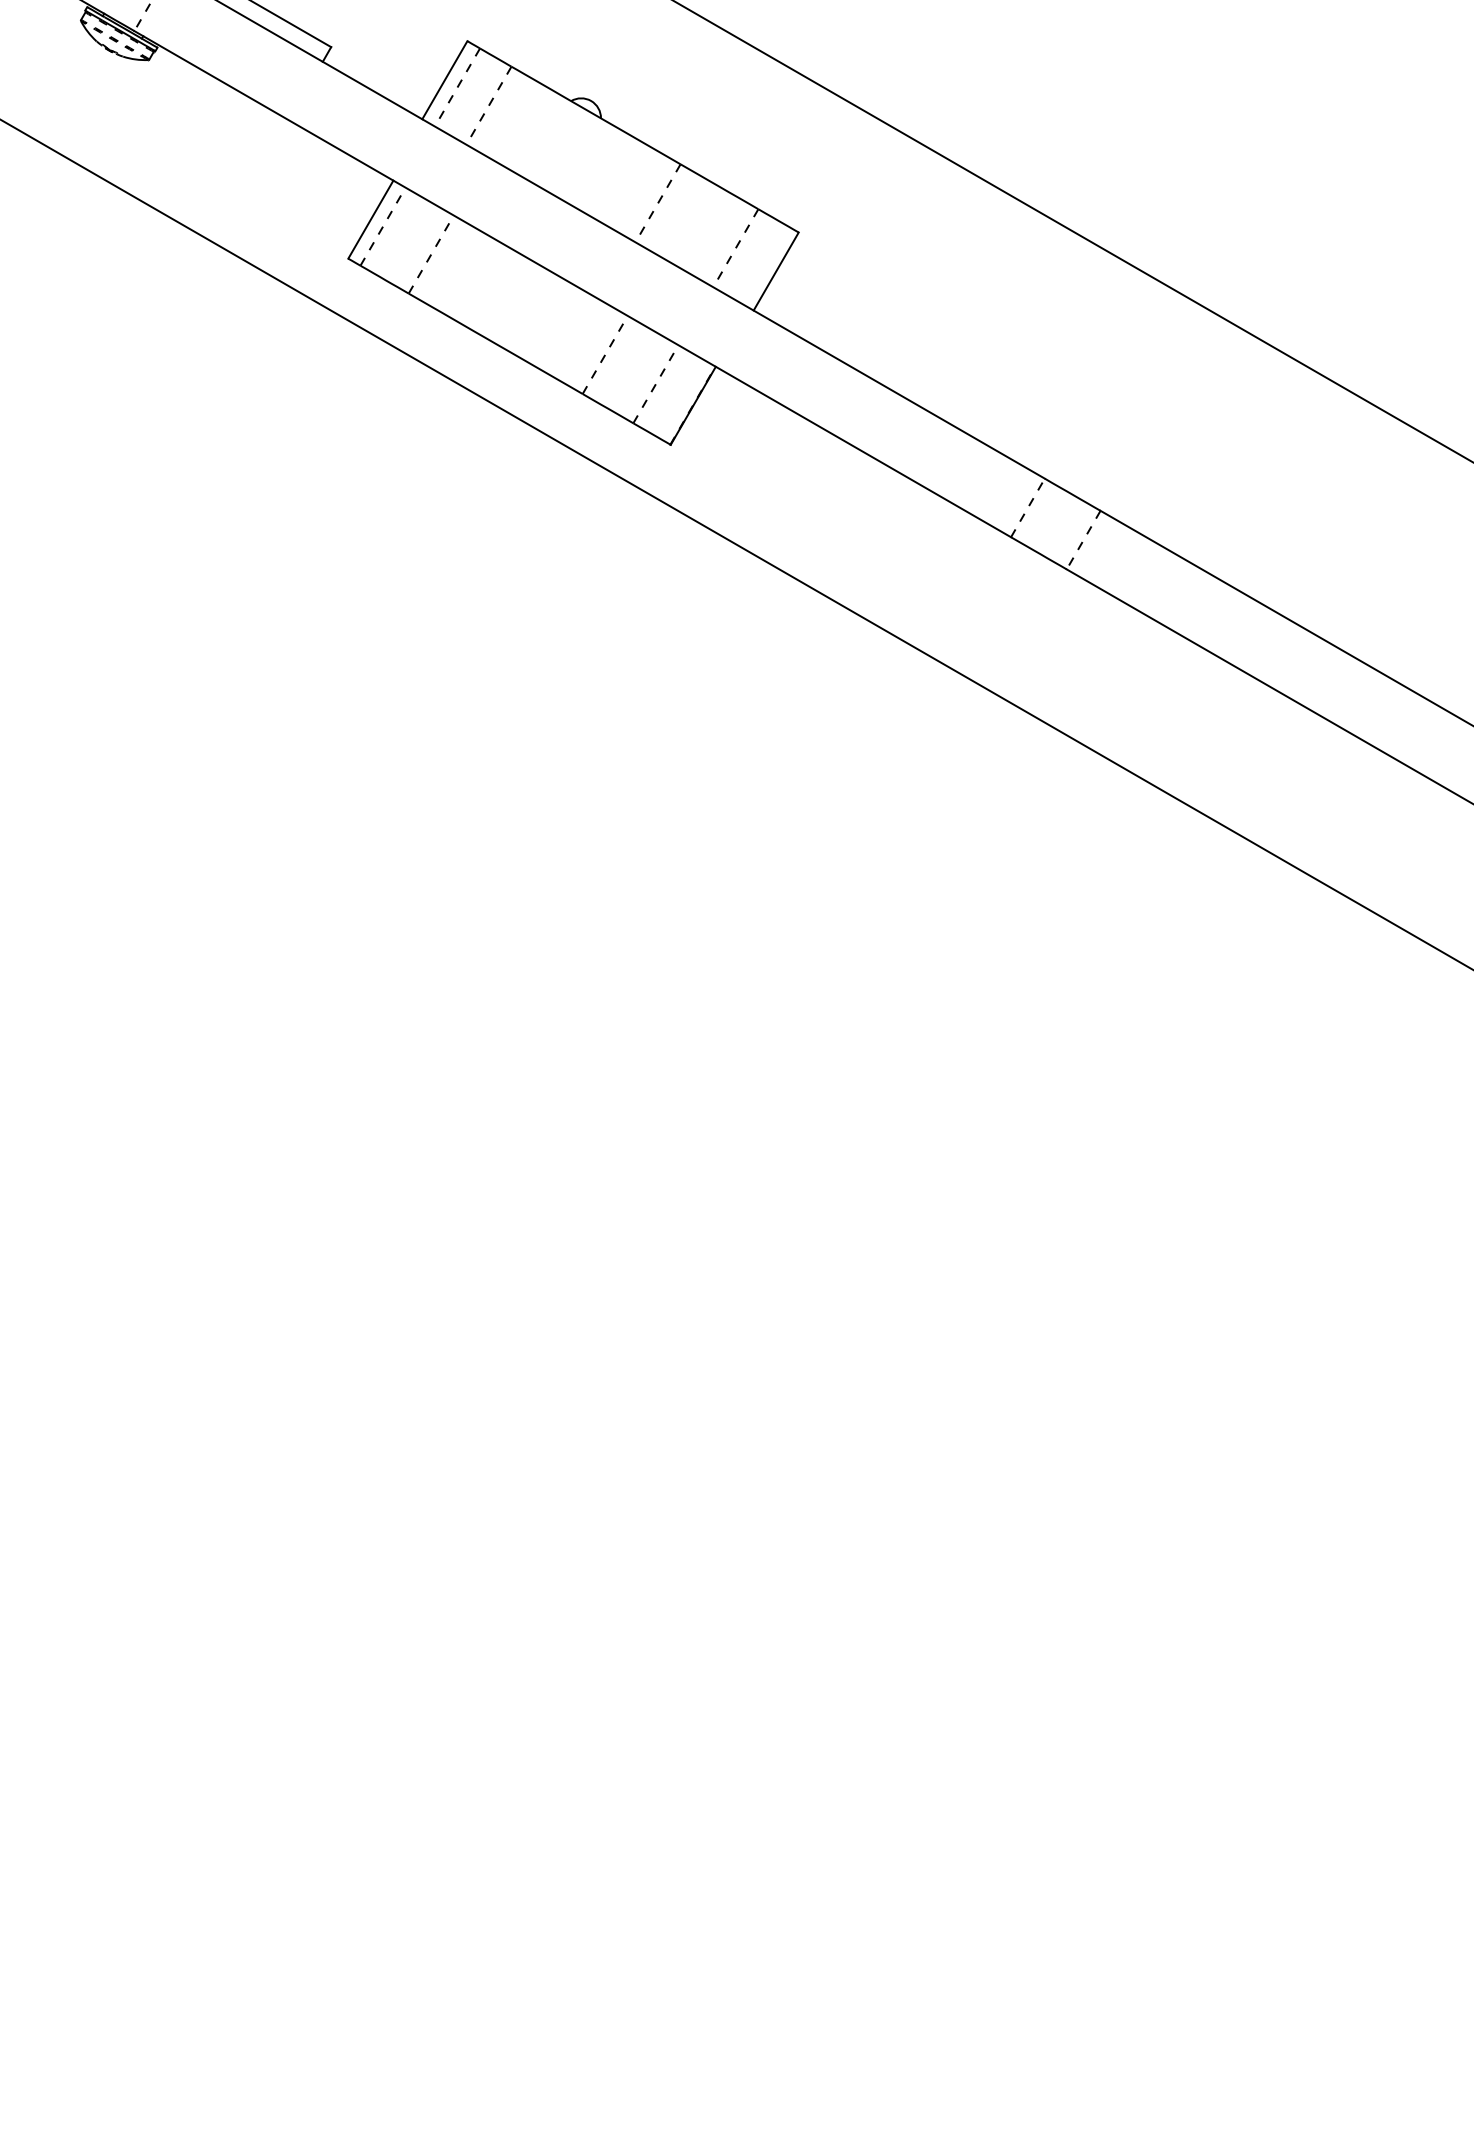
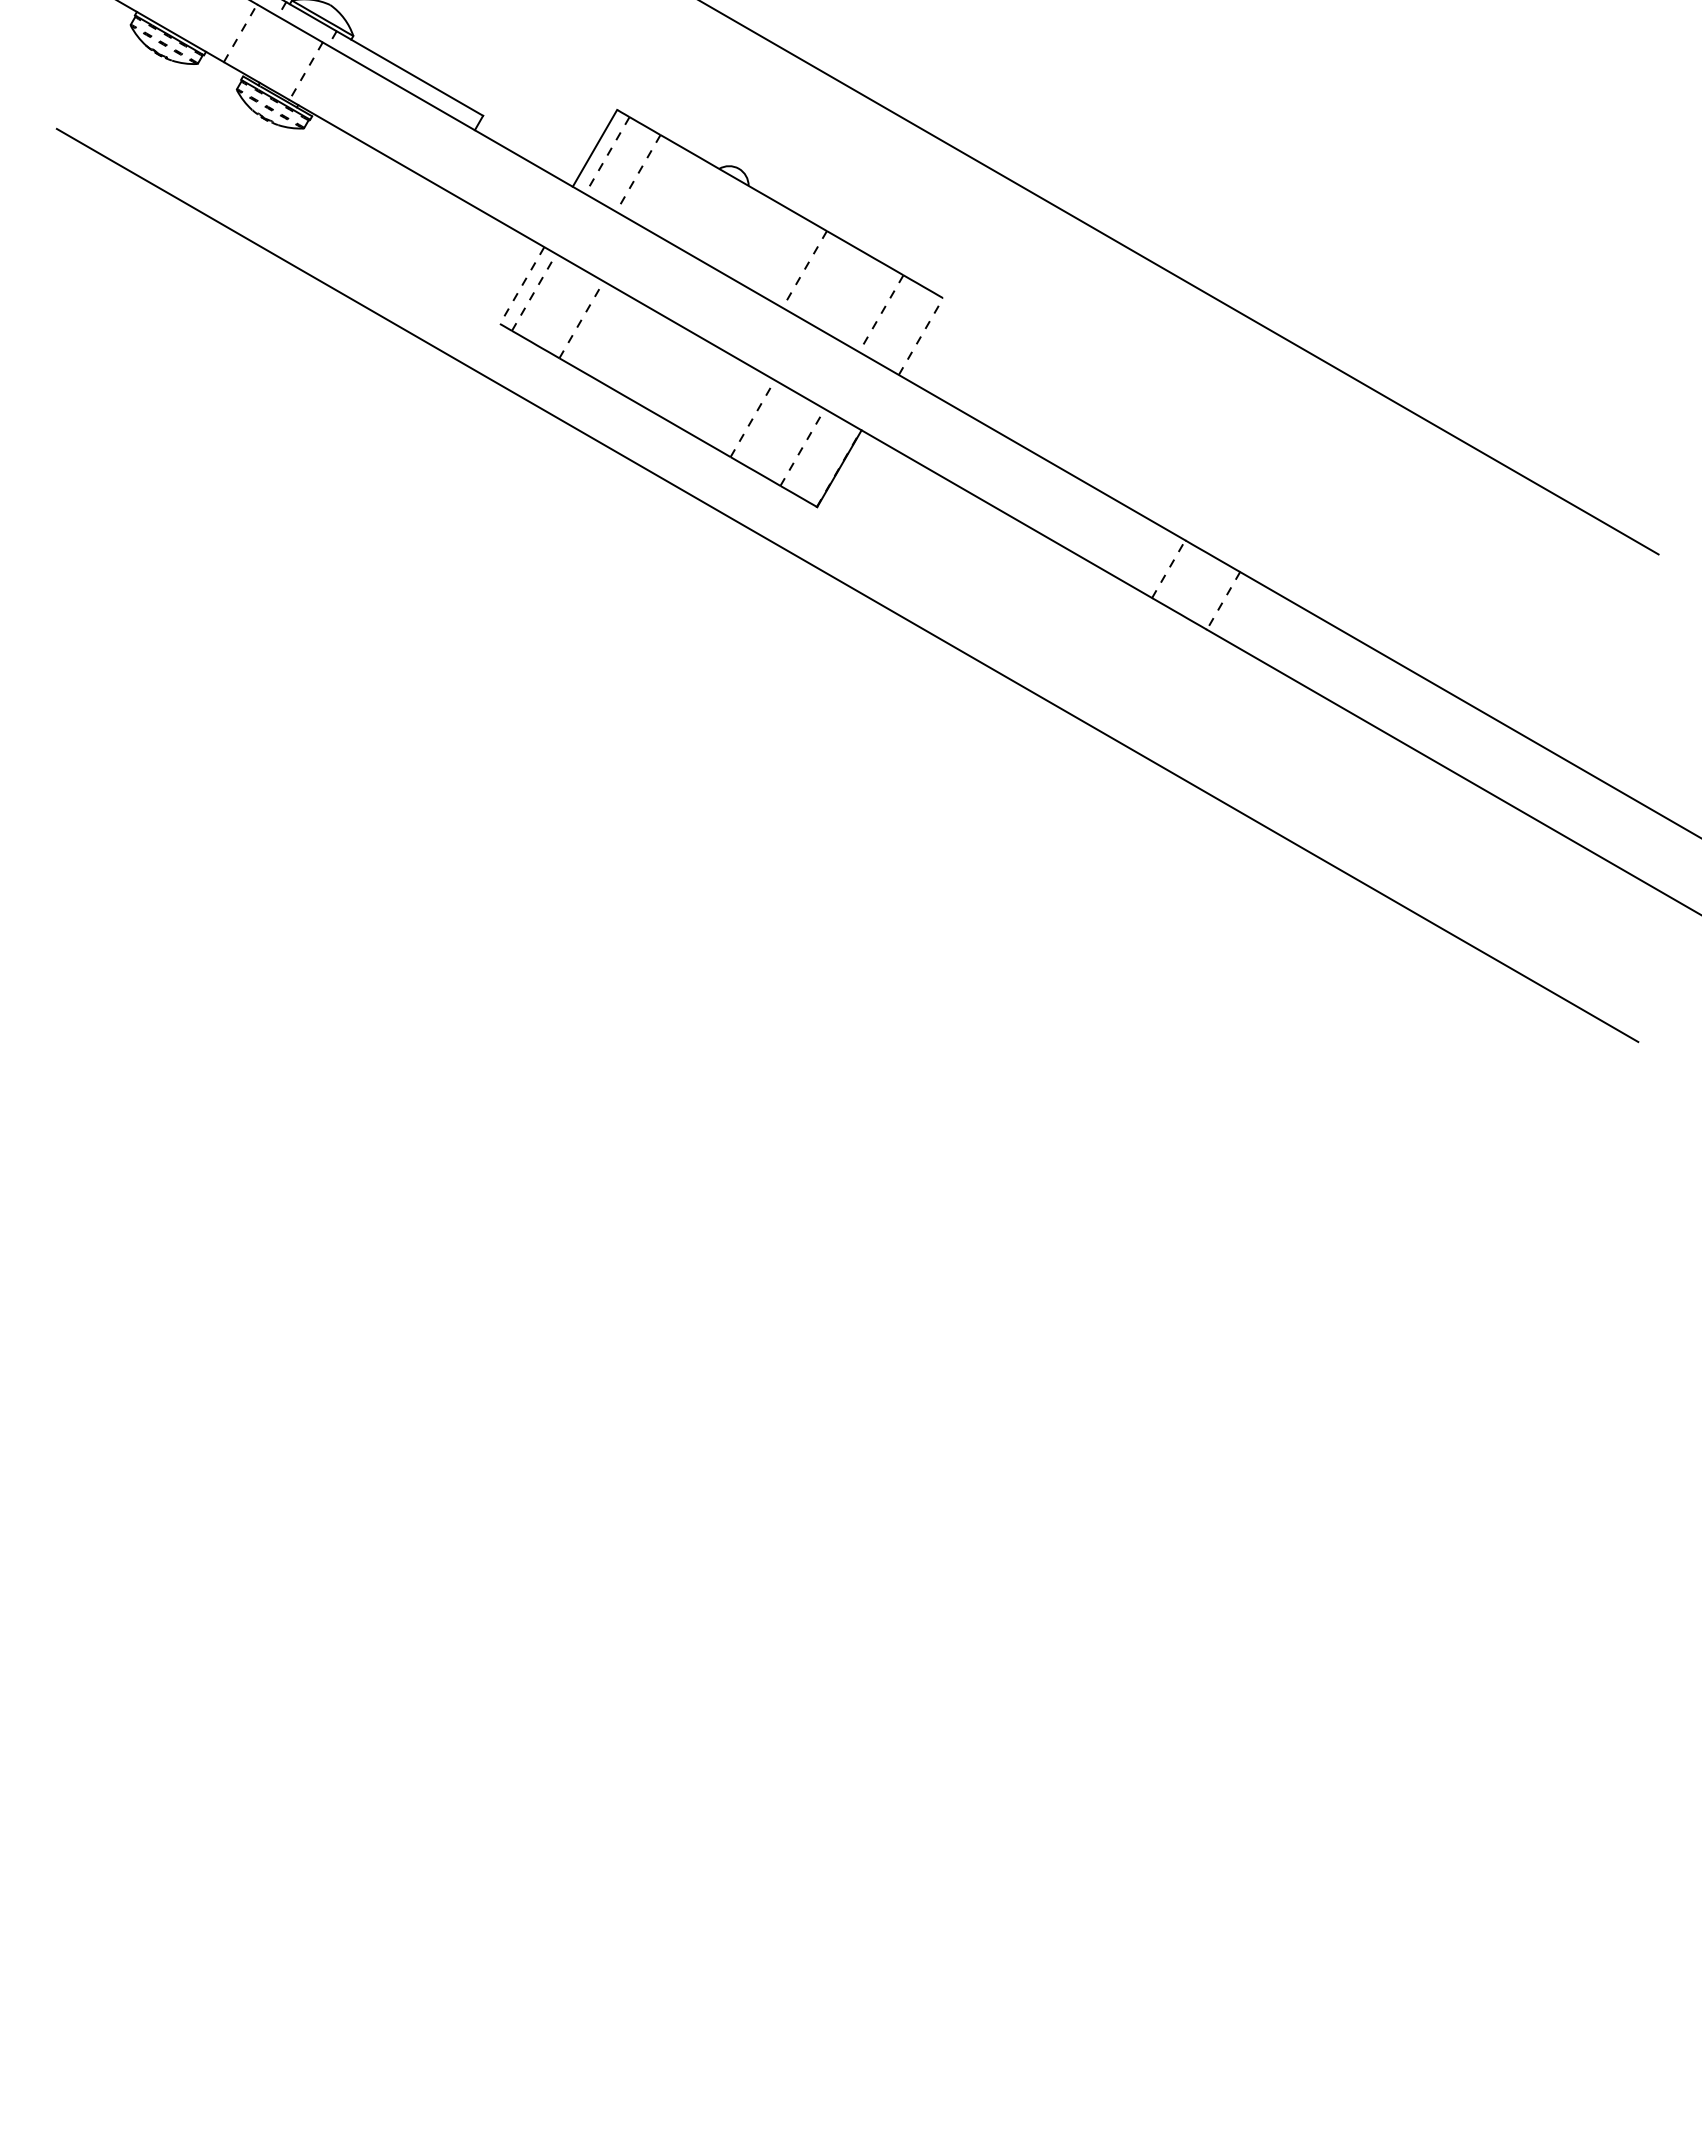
line: (370, 220) -> (521, 286), solid -> dashed
line: (776, 271) -> (921, 336), solid -> dashed

